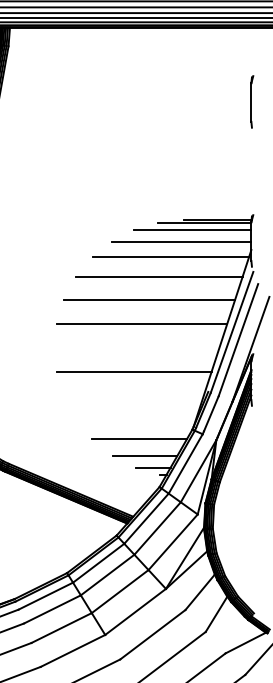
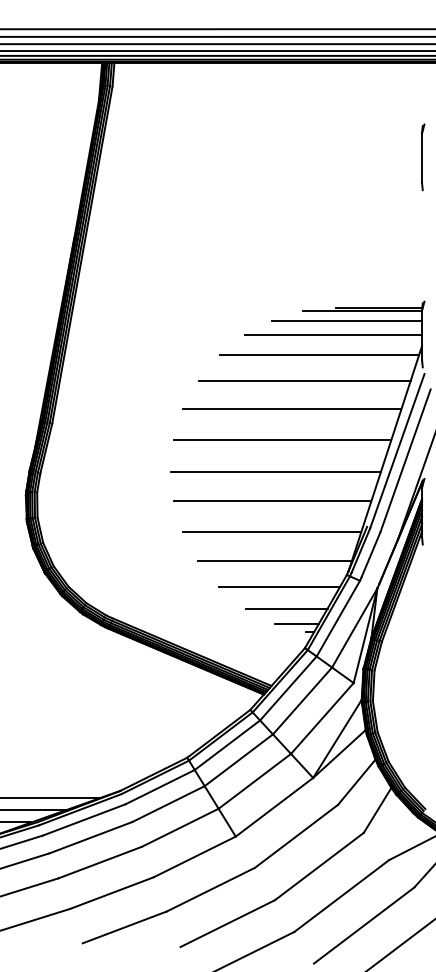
line: (137, 348) -> (276, 471), added
line: (133, 395) -> (271, 531), added
line: (135, 419) -> (274, 561), added

